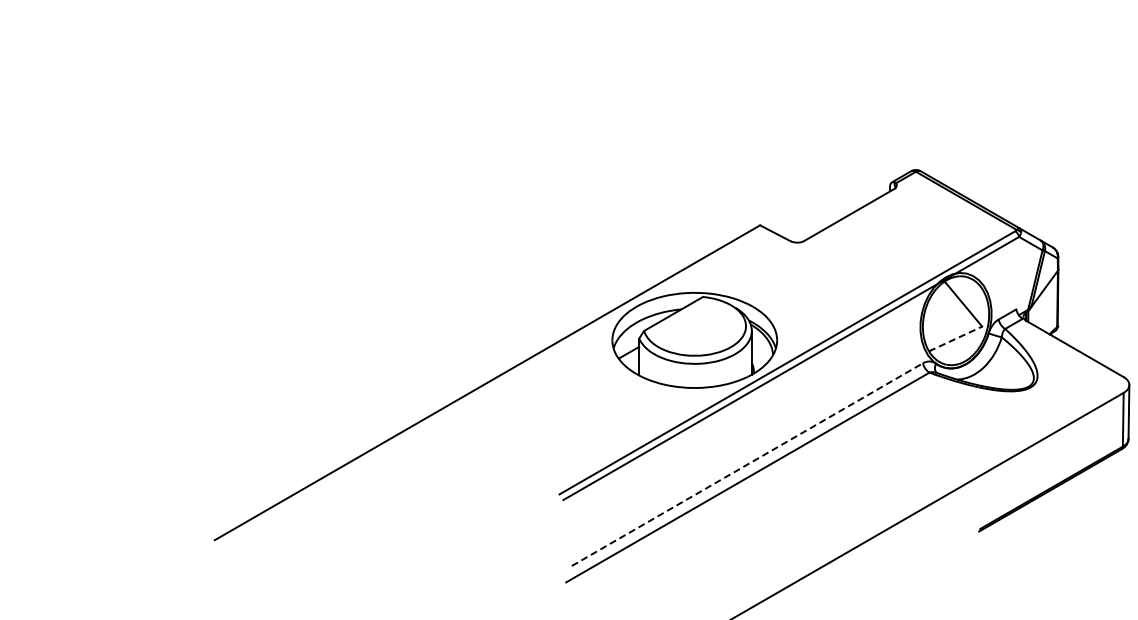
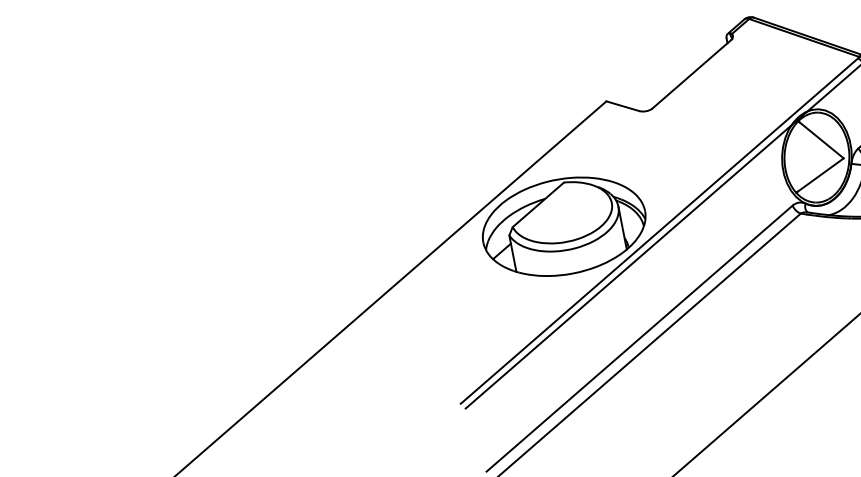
line: (956, 338) -> (820, 174), dashed -> solid
line: (747, 464) -> (639, 338), dashed -> solid

